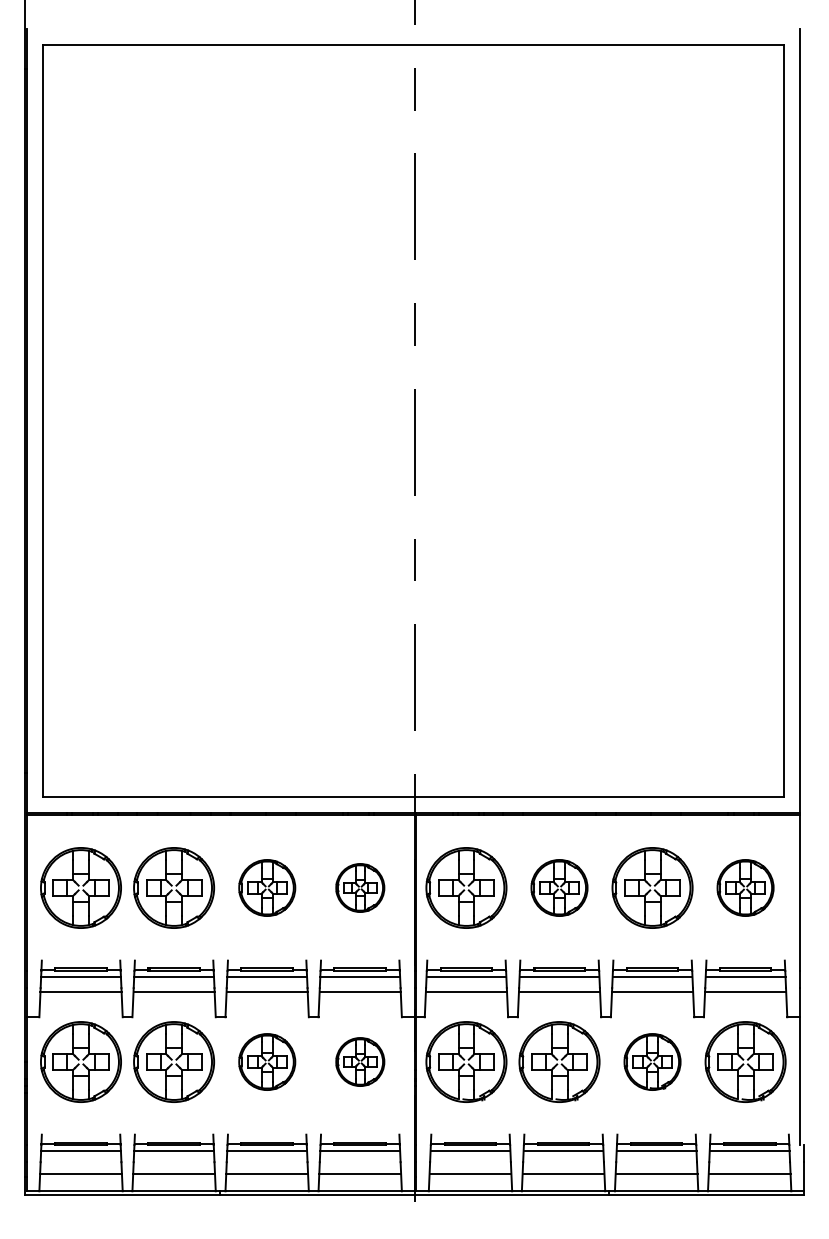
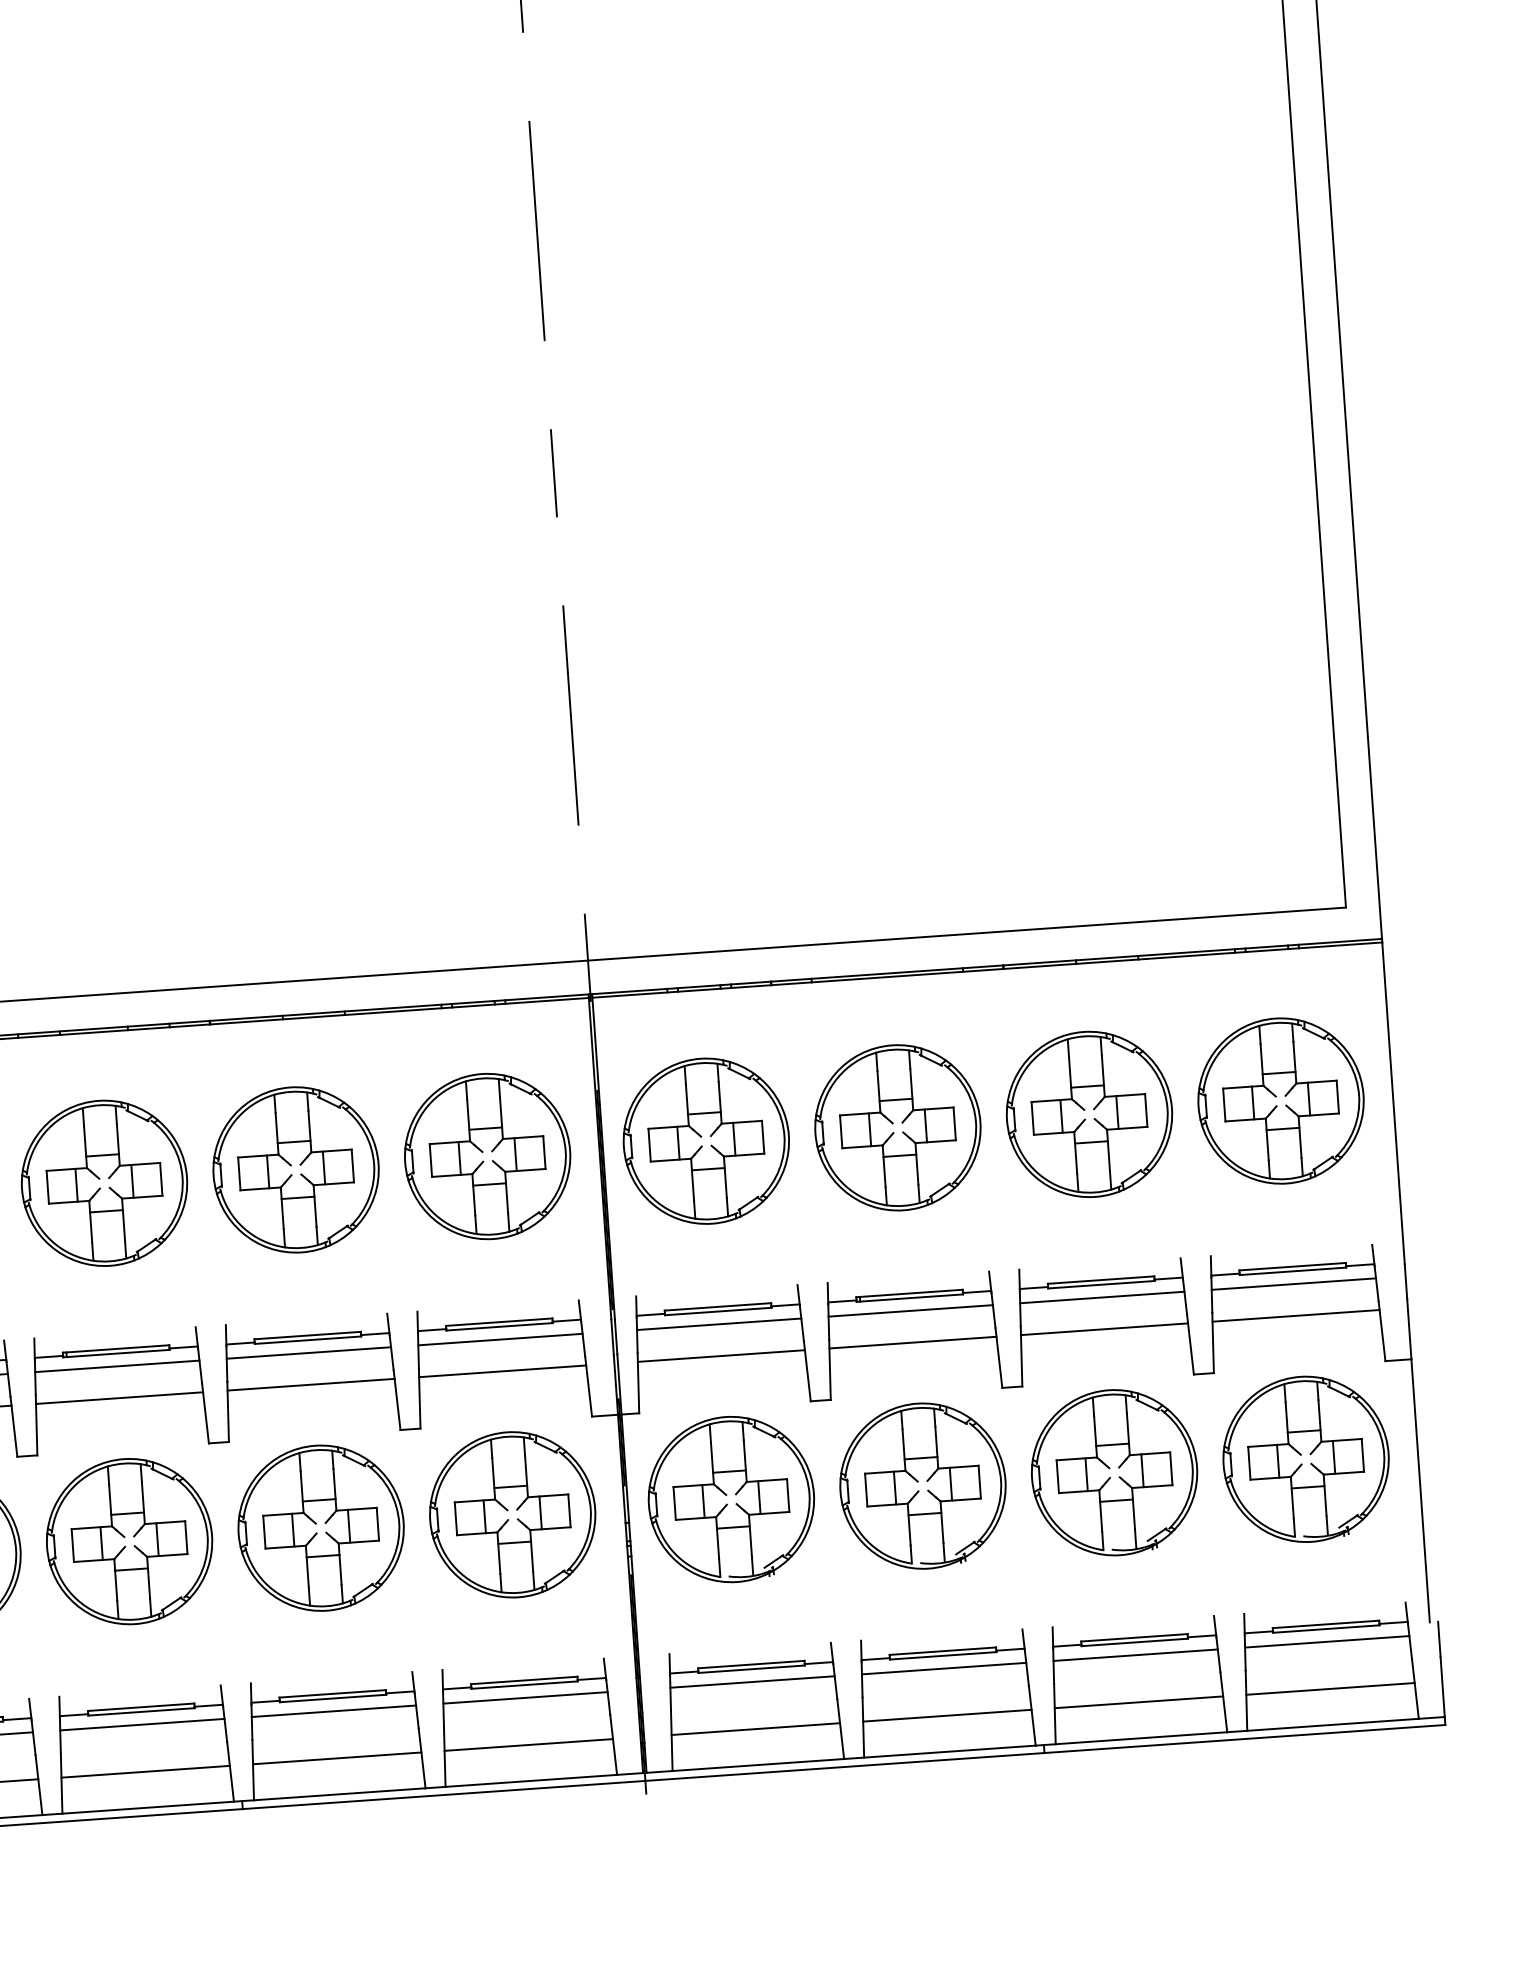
part: (267, 887) -> (296, 1168), size x1.43
part: (360, 887) -> (488, 1155), size x1.67
part: (559, 887) -> (897, 1126), size x1.43
part: (745, 887) -> (1280, 1100), size x1.43
part: (267, 1061) -> (321, 1527), size x1.43
part: (360, 1061) -> (513, 1513), size x1.67
part: (652, 1061) -> (1114, 1471), size x1.43

